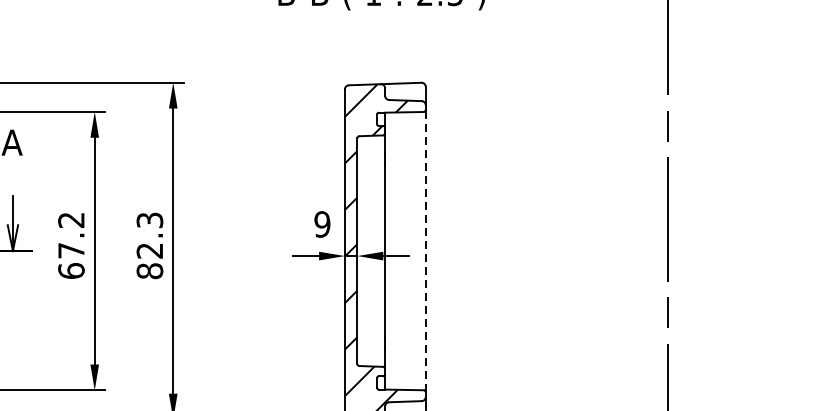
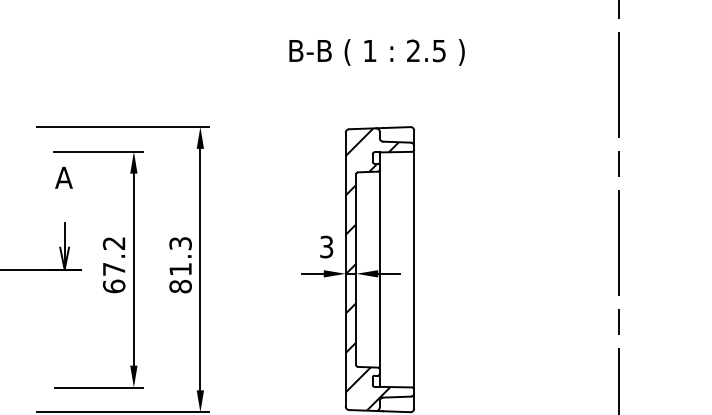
text: (322, 223) -> (326, 246), 9 -> 3
text: (149, 250) -> (180, 269), 82.3 -> 81.3
line: (426, 250) -> (414, 269), dashed -> solid

